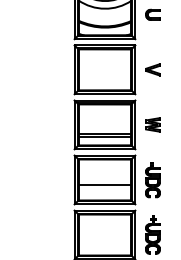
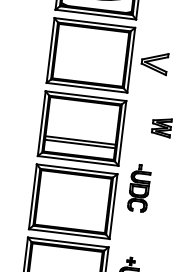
part: (152, 69) -> (154, 62), size x1.4
part: (152, 124) -> (161, 126), moved
part: (152, 180) -> (138, 188), moved
line: (104, 185) -> (71, 208), removed

